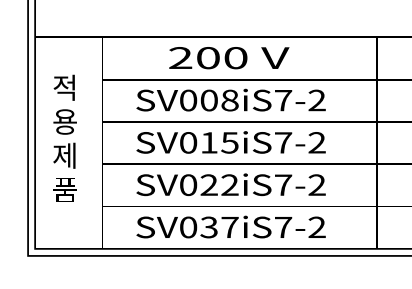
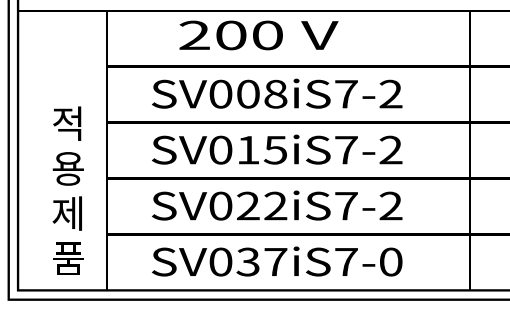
text: (229, 58) -> (259, 35), moved
text: (64, 137) -> (67, 189), moved
text: (316, 227) -> (390, 262), SV037iS7-2 -> SV037iS7-0

